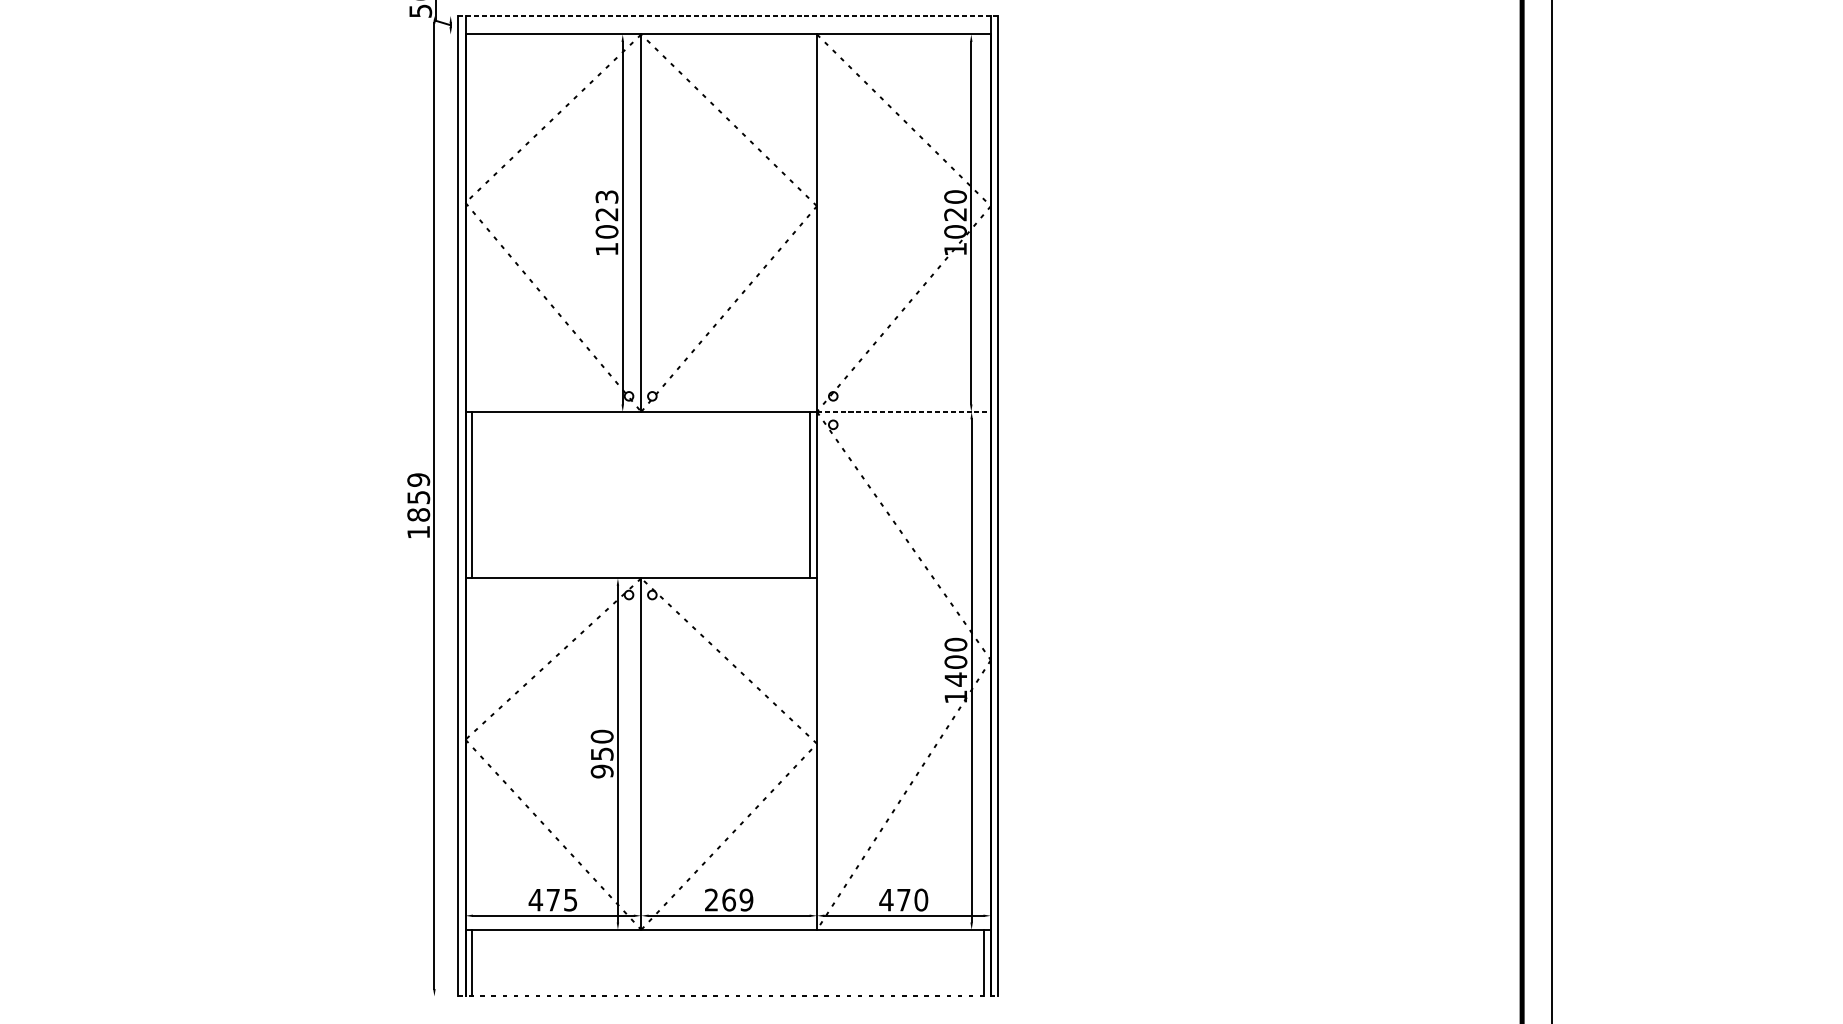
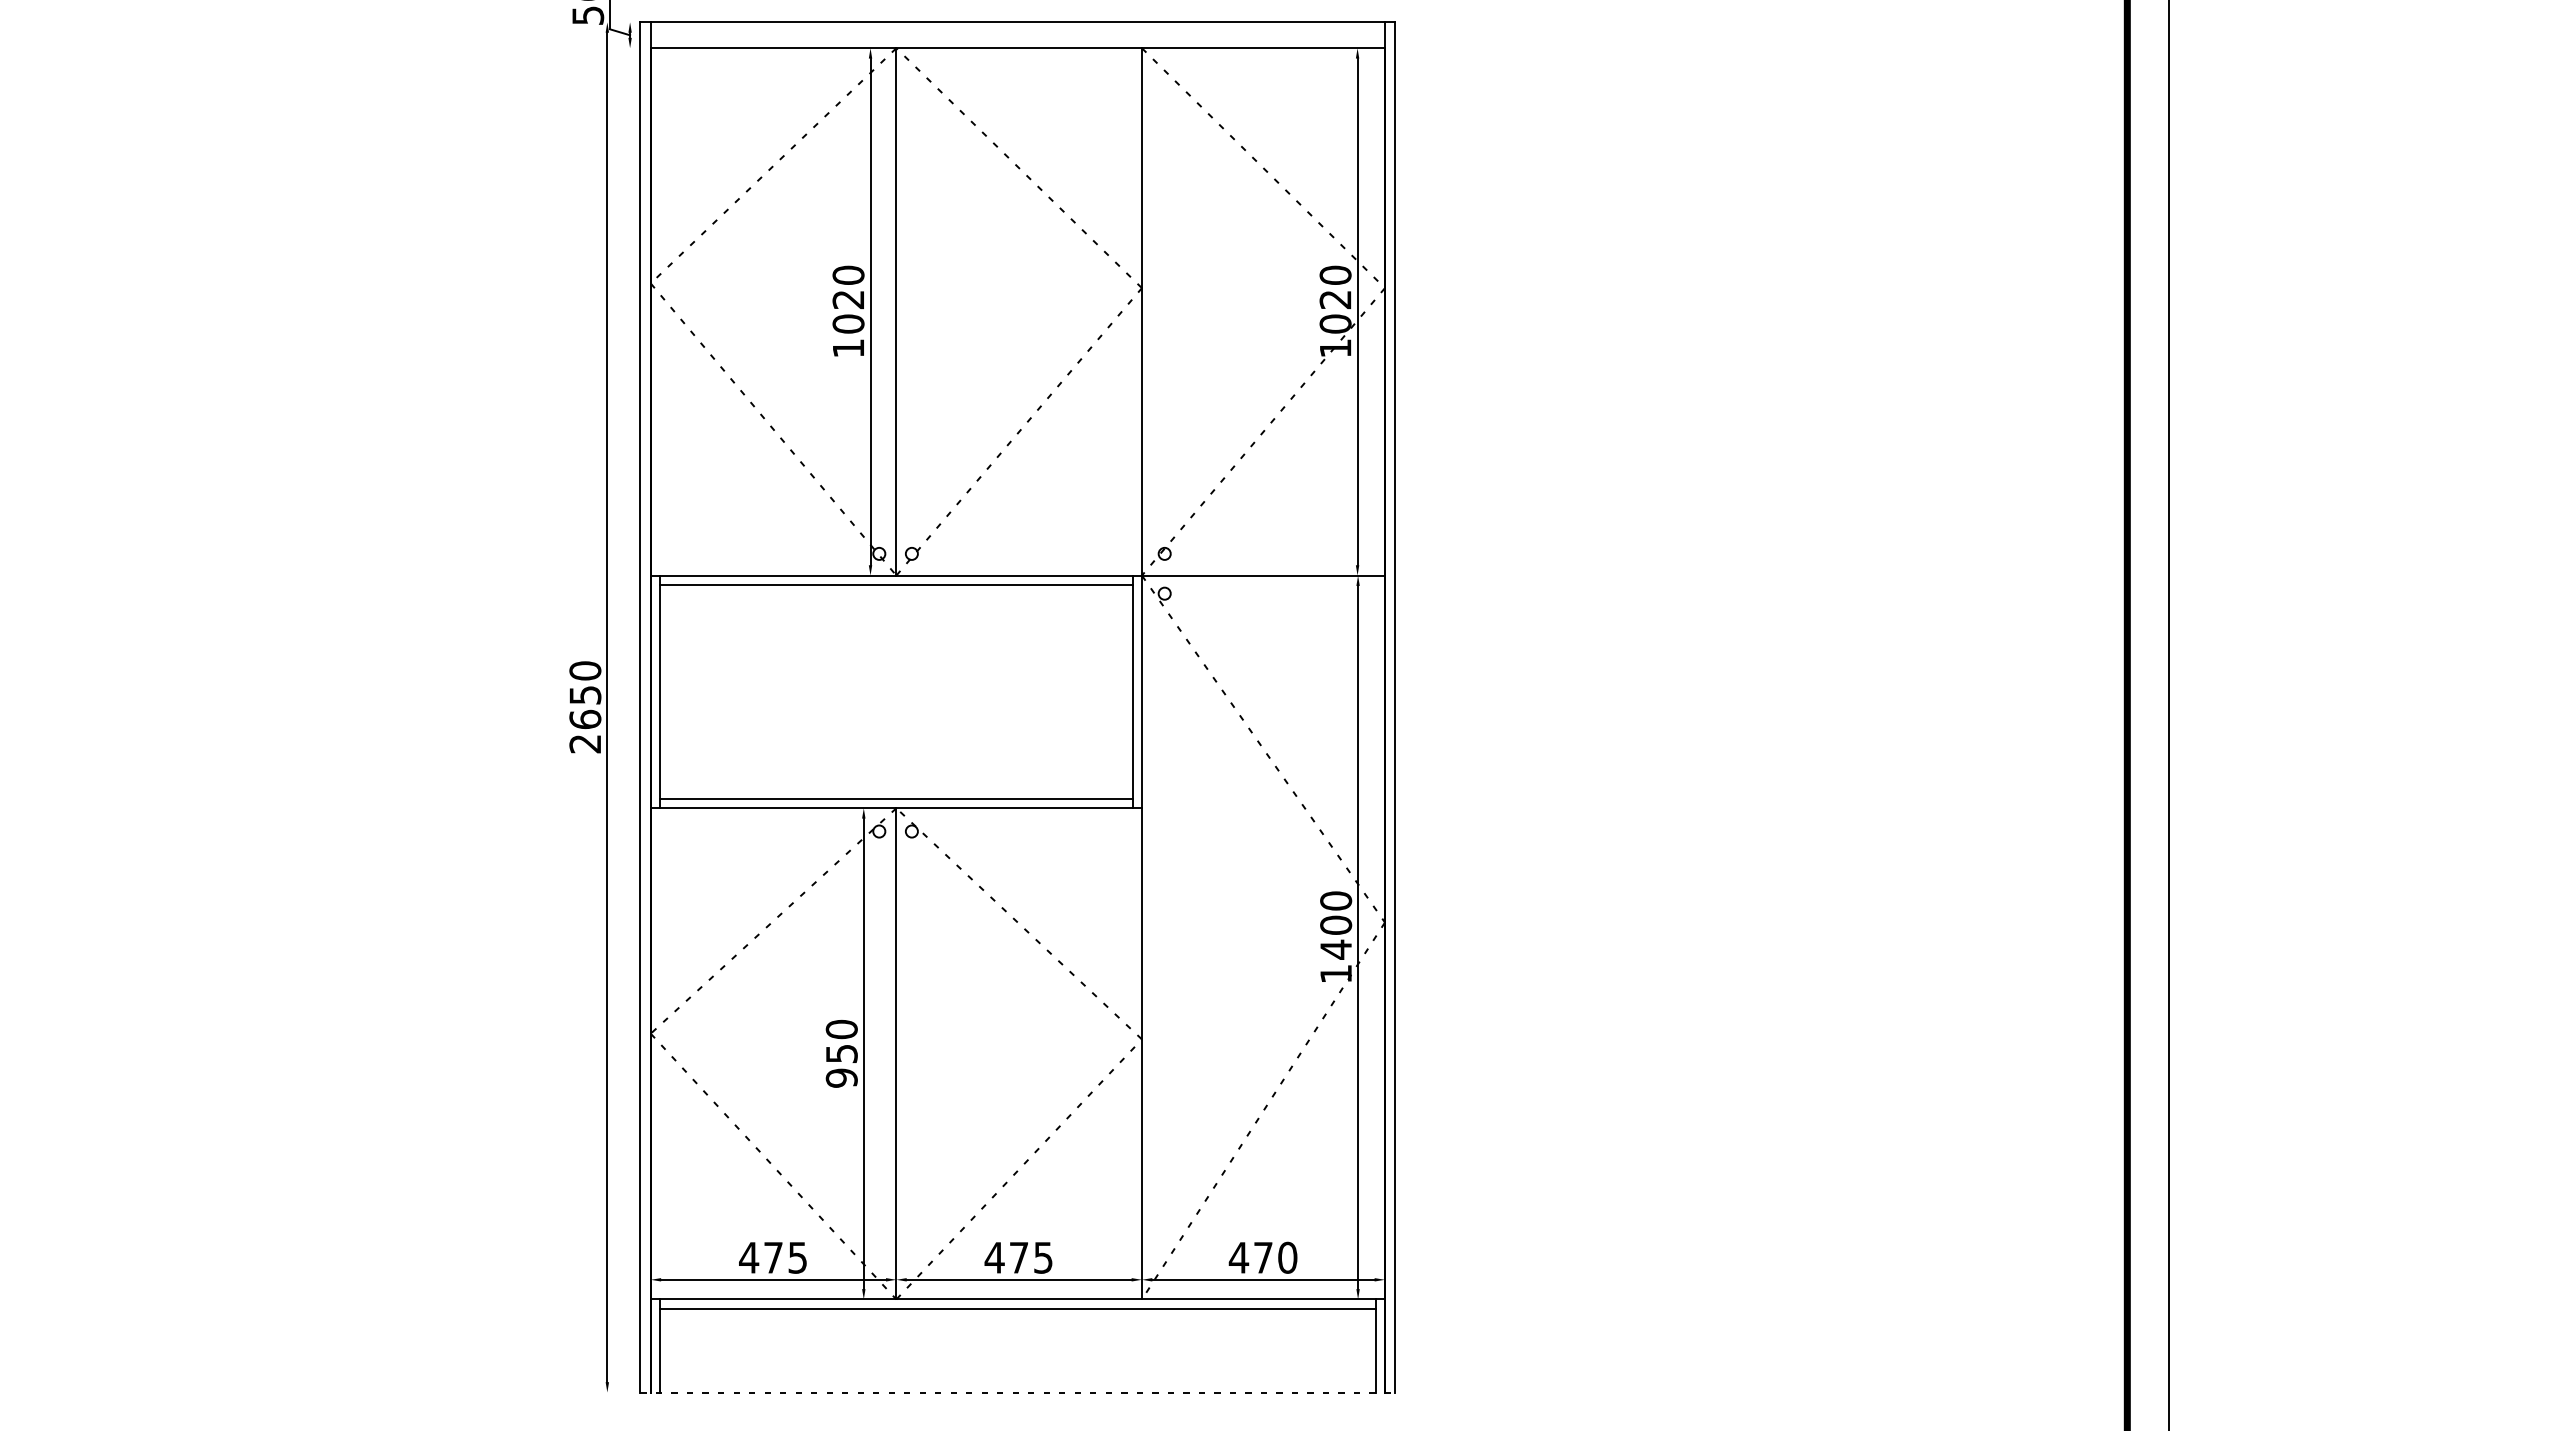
line: (728, 16) -> (1018, 22), dashed -> solid
text: (606, 196) -> (848, 274), 1023 -> 1020
line: (903, 411) -> (1263, 575), dashed -> solid
line: (641, 418) -> (896, 584), added
text: (418, 506) -> (585, 707), 1859 -> 2650
line: (641, 571) -> (896, 798), added
text: (728, 899) -> (1018, 1257), 269 -> 475
line: (727, 936) -> (1017, 1308), added

